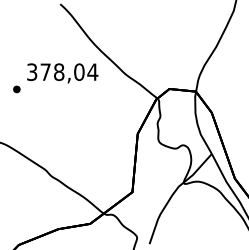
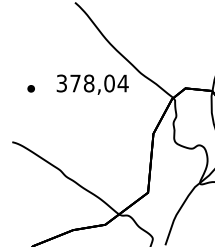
text: (62, 73) -> (92, 84), moved

